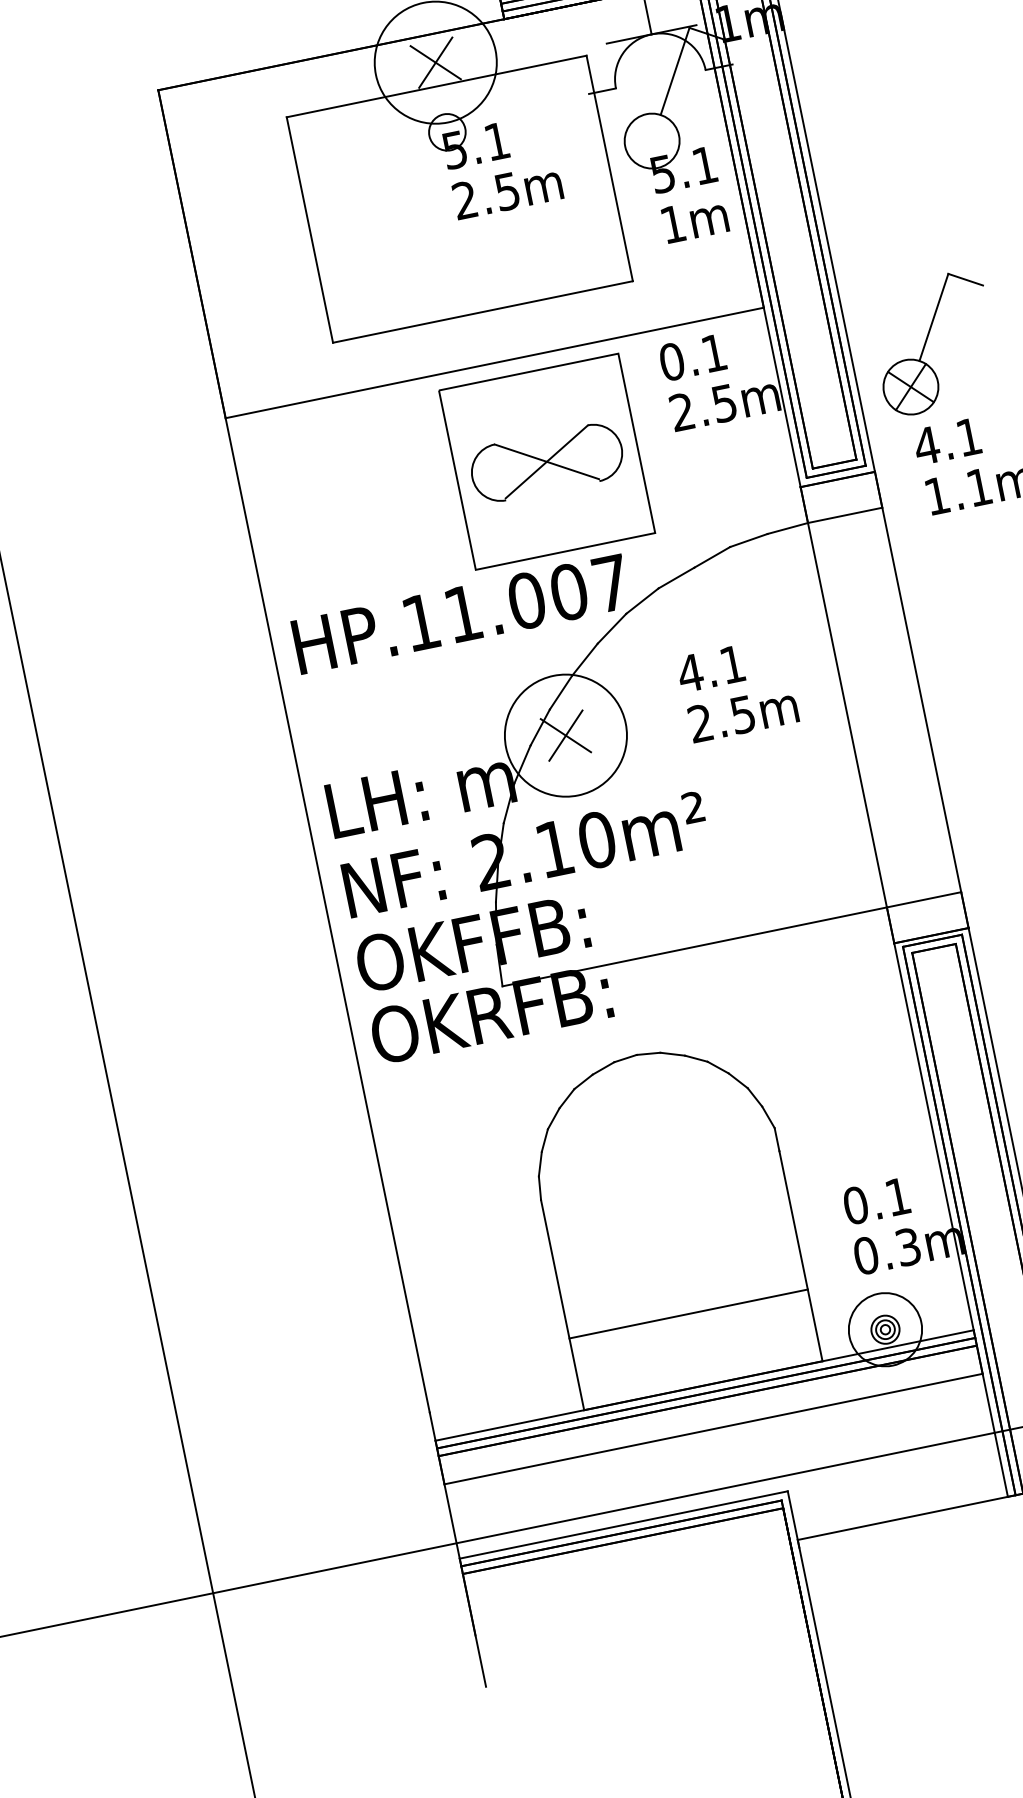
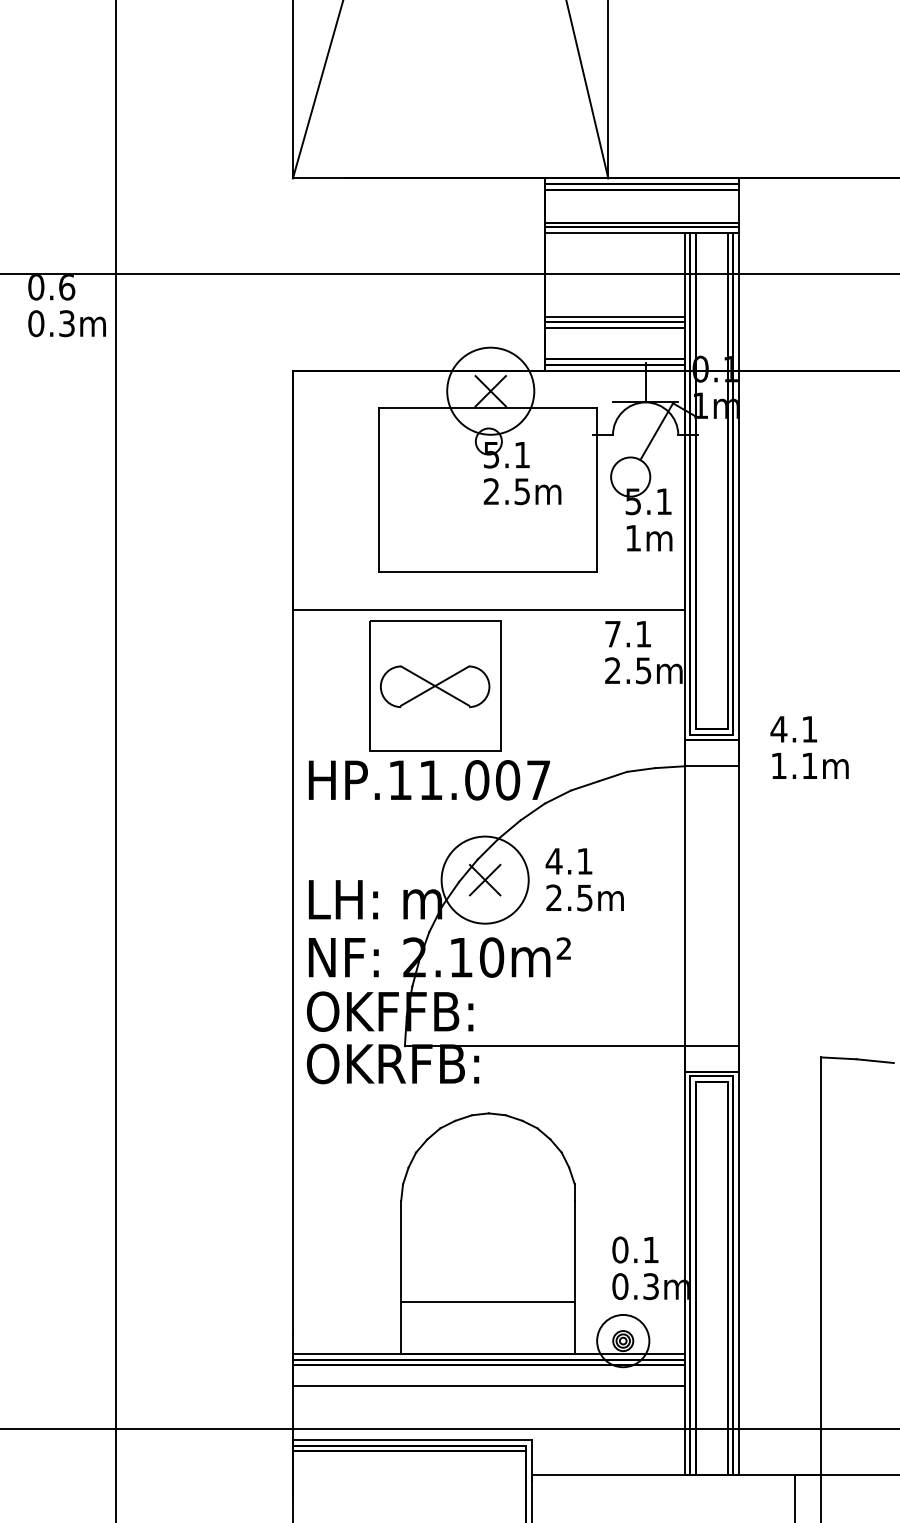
part: (933, 342) -> (798, 658), removed
text: (672, 360) -> (613, 633), 0.1 -> 7.1
part: (547, 460) -> (435, 685), moved
text: (737, 689) -> (584, 879), moved

